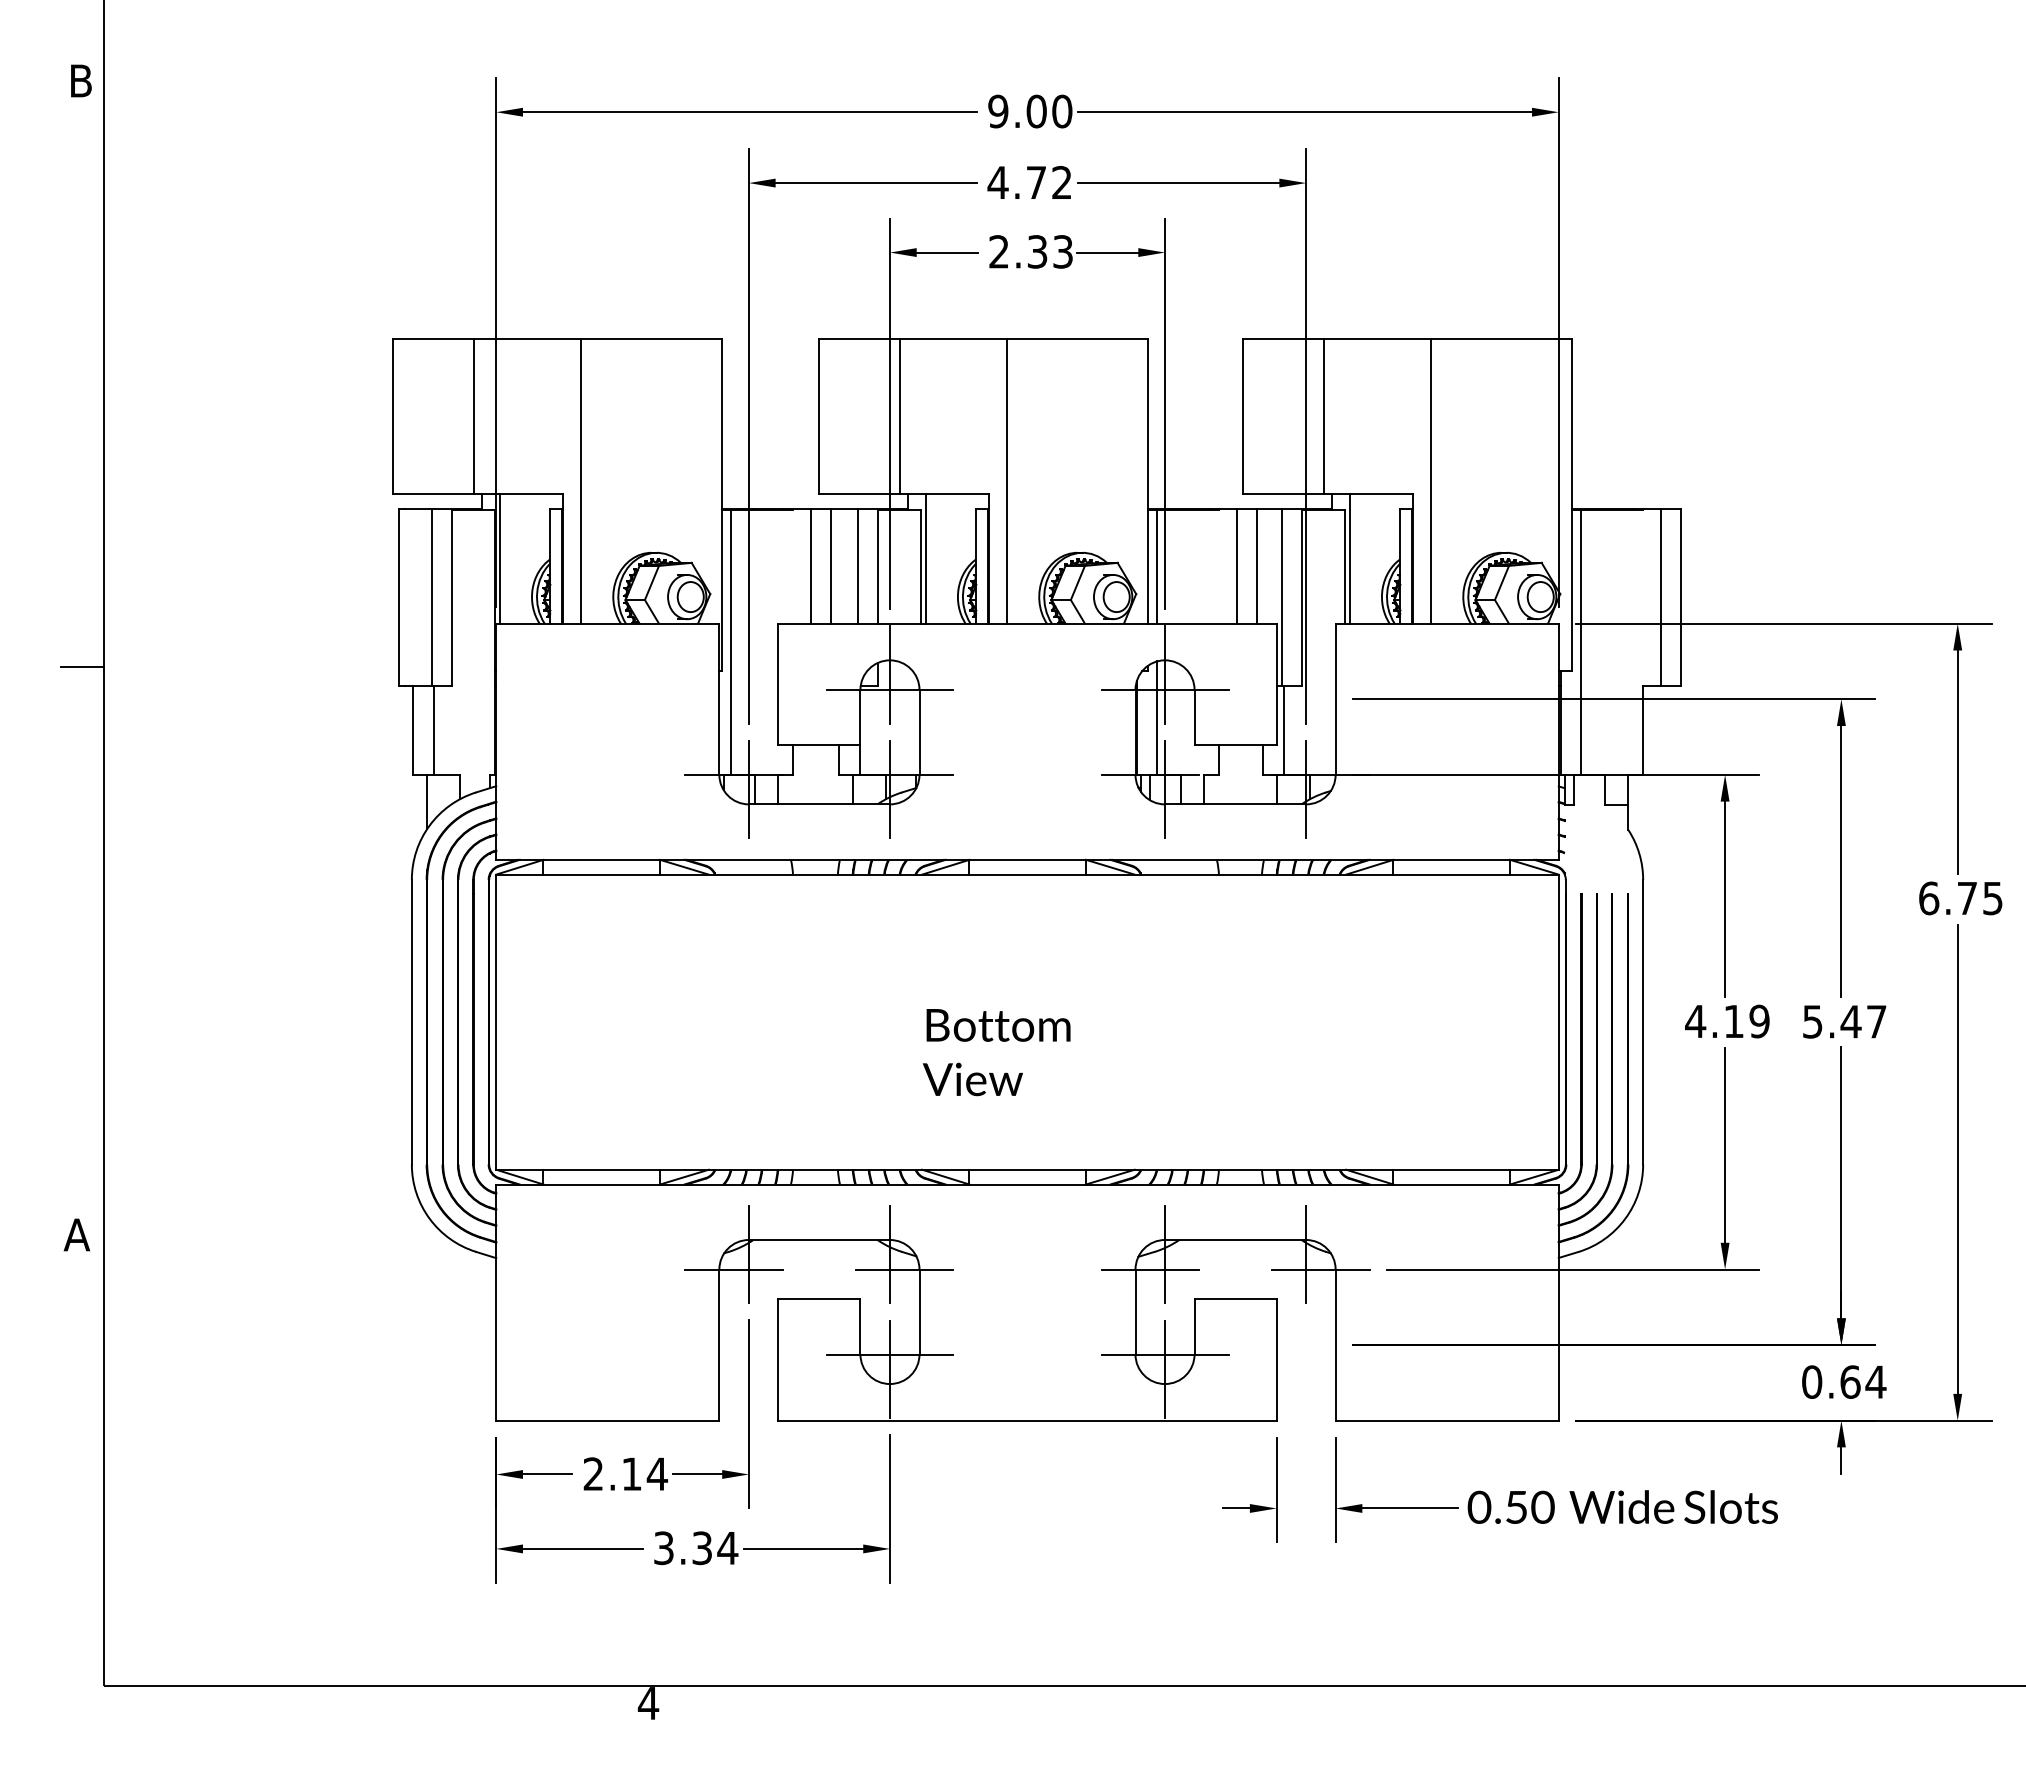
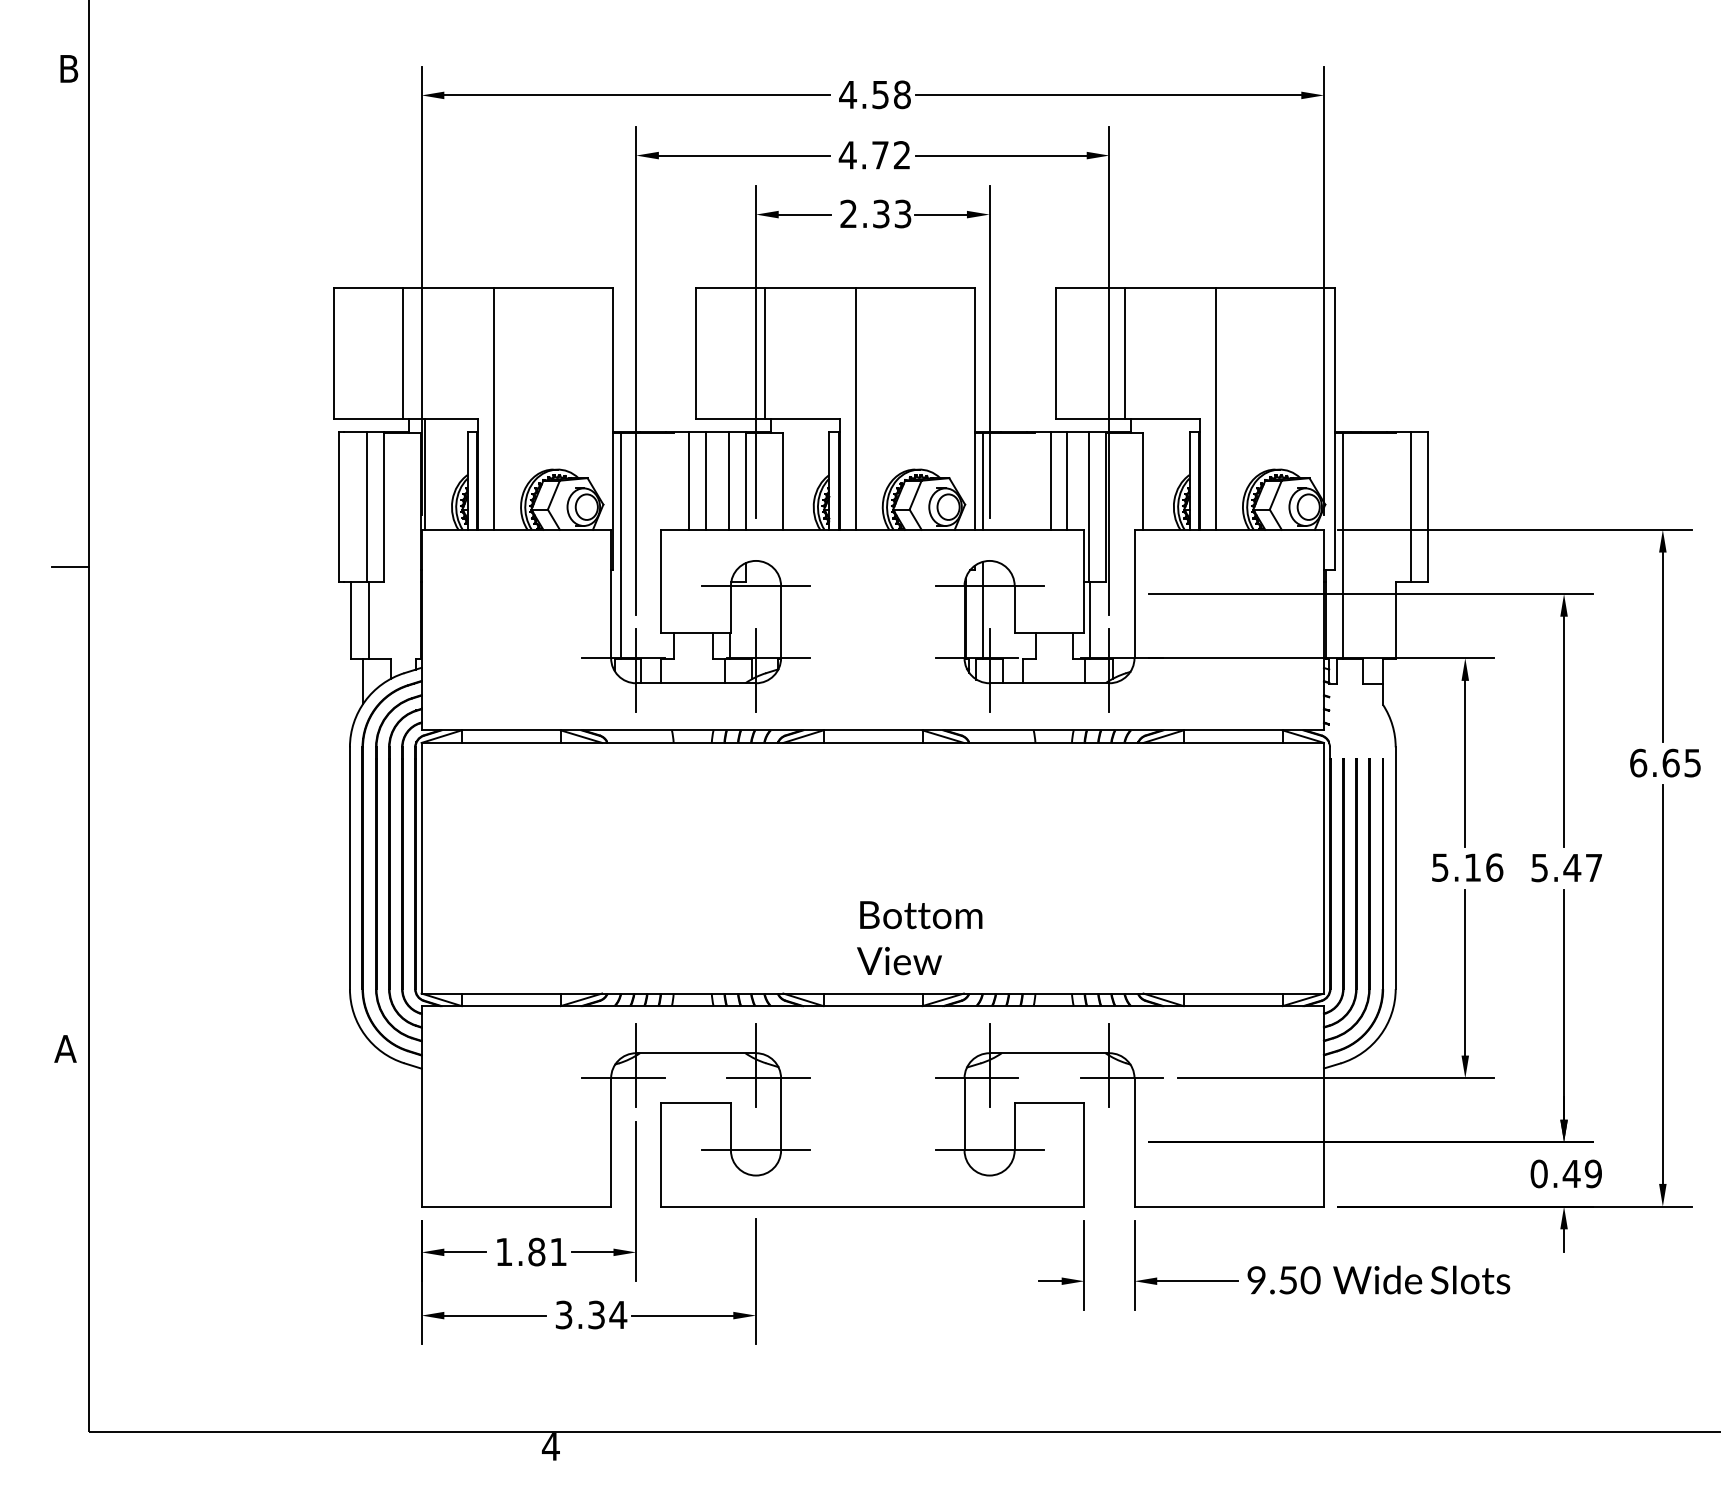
text: (1029, 111) -> (874, 94), 9.00 -> 4.58
line: (925, 558) -> (786, 474), removed
line: (1350, 558) -> (1147, 474), removed
line: (889, 674) -> (755, 572), removed
line: (1165, 674) -> (990, 572), removed
text: (1967, 898) -> (1671, 763), 6.75 -> 6.65
text: (1727, 1021) -> (1467, 867), 4.19 -> 5.16
text: (996, 1052) -> (919, 938), moved
line: (889, 1368) -> (755, 1162), removed
line: (1165, 1368) -> (990, 1162), removed
text: (1862, 1381) -> (1581, 1173), 0.64 -> 0.49
text: (625, 1473) -> (531, 1251), 2.14 -> 1.81
text: (1479, 1507) -> (1256, 1280), 0.50 -> 9.50

